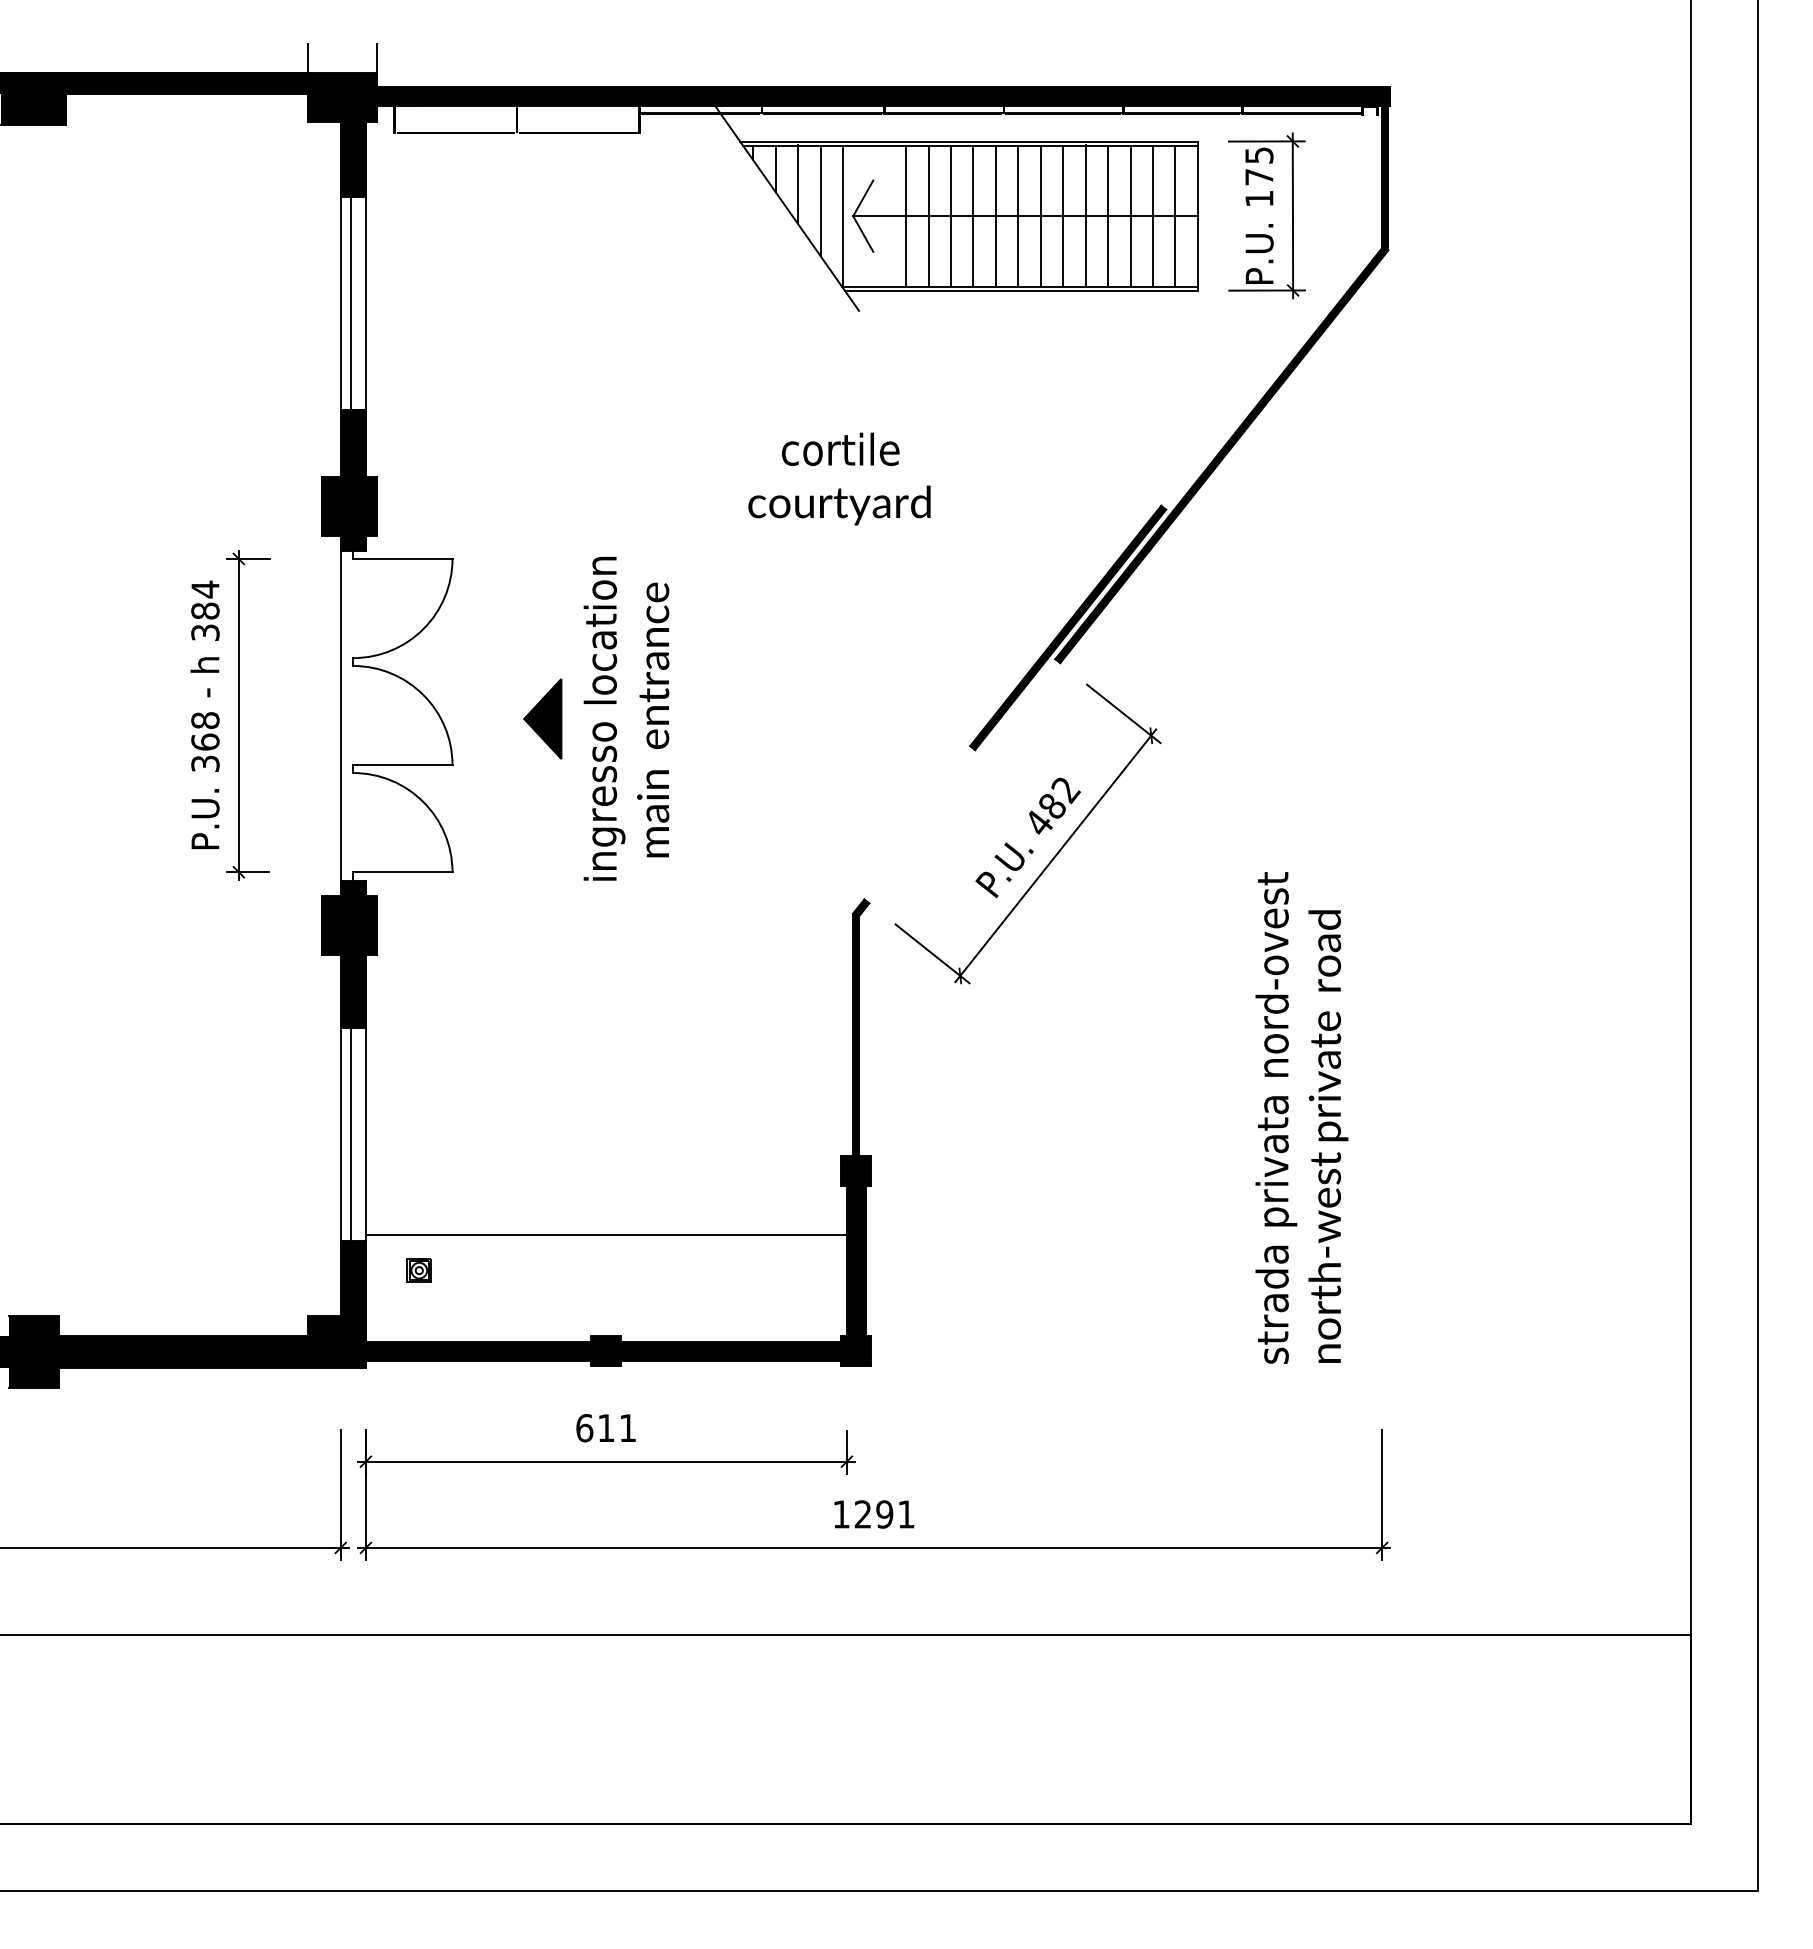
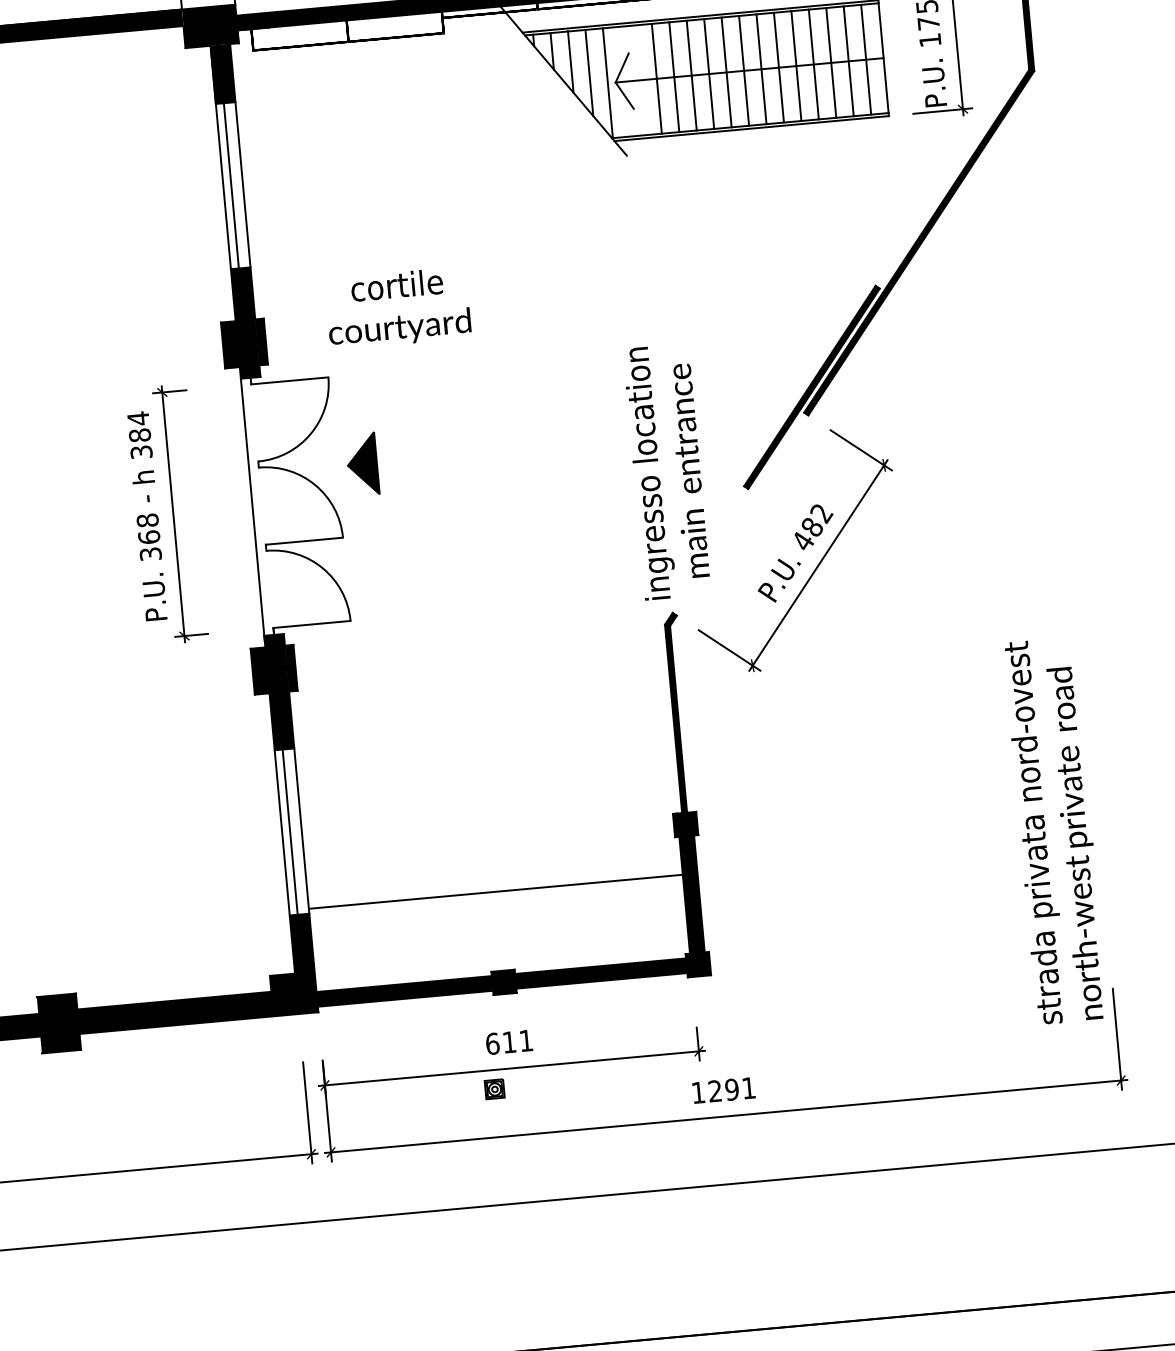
text: (839, 478) -> (398, 307), moved
part: (542, 718) -> (362, 464), moved
text: (626, 718) -> (667, 471), moved
text: (1301, 1117) -> (1055, 830), moved
part: (418, 1270) -> (494, 1089), moved

